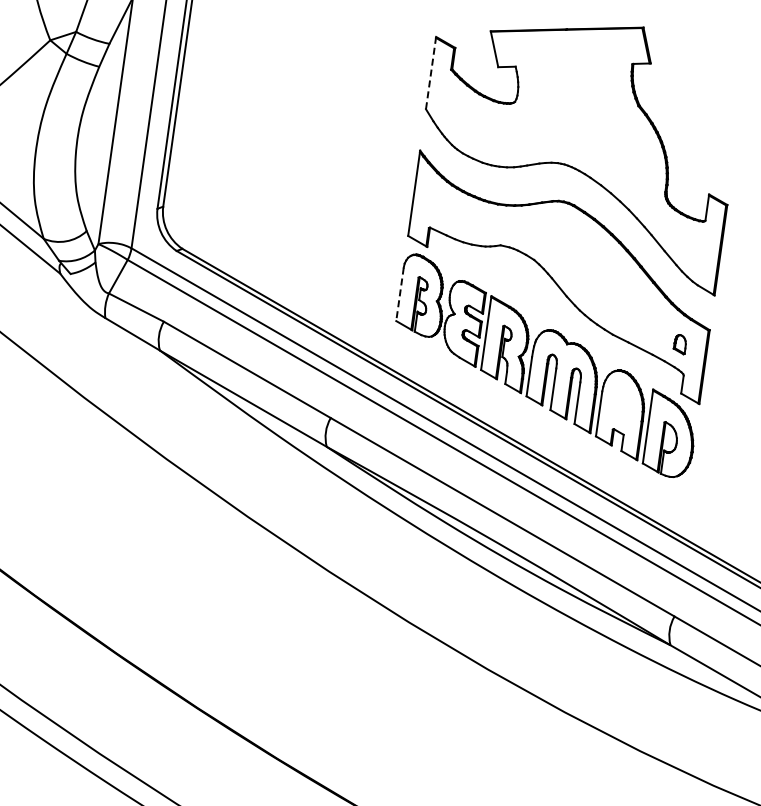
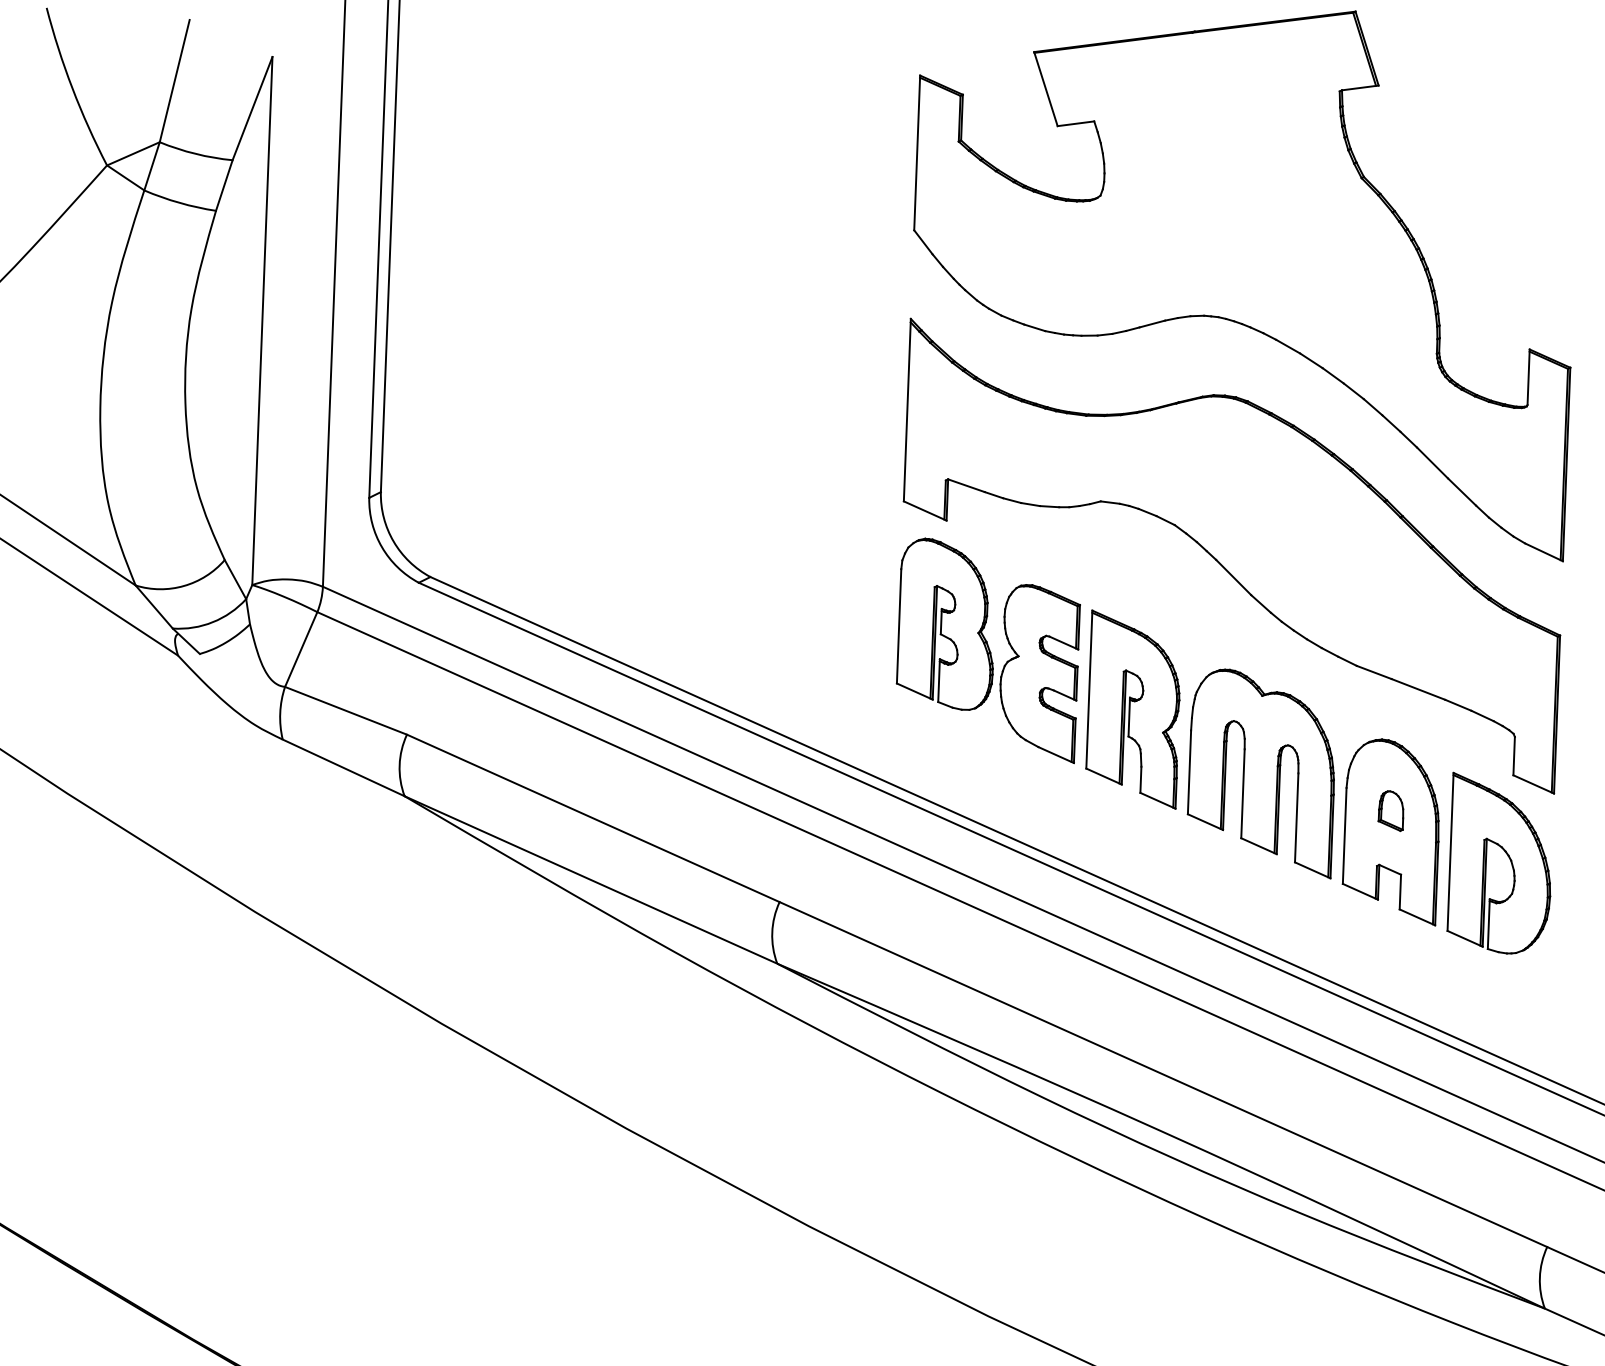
line: (431, 73) -> (918, 153), dashed -> solid
line: (400, 294) -> (900, 626), dashed -> solid
part: (679, 344) -> (1389, 811), moved

